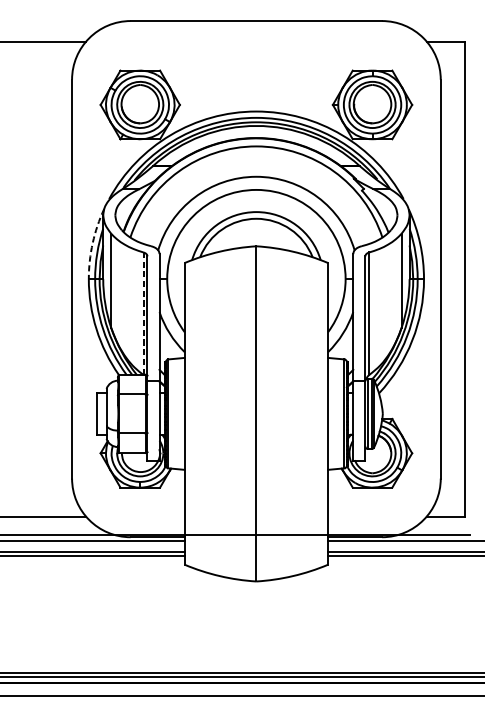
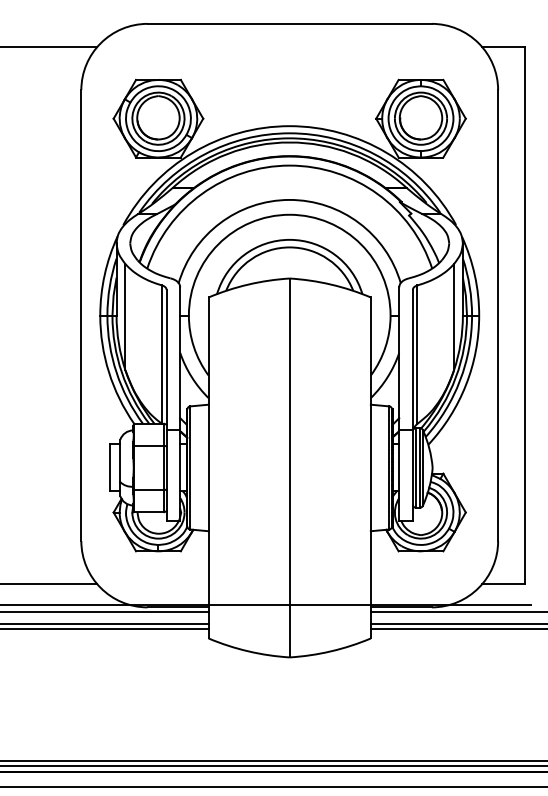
arc: (92, 243) -> (104, 275), dashed -> solid
line: (143, 313) -> (162, 354), dashed -> solid

